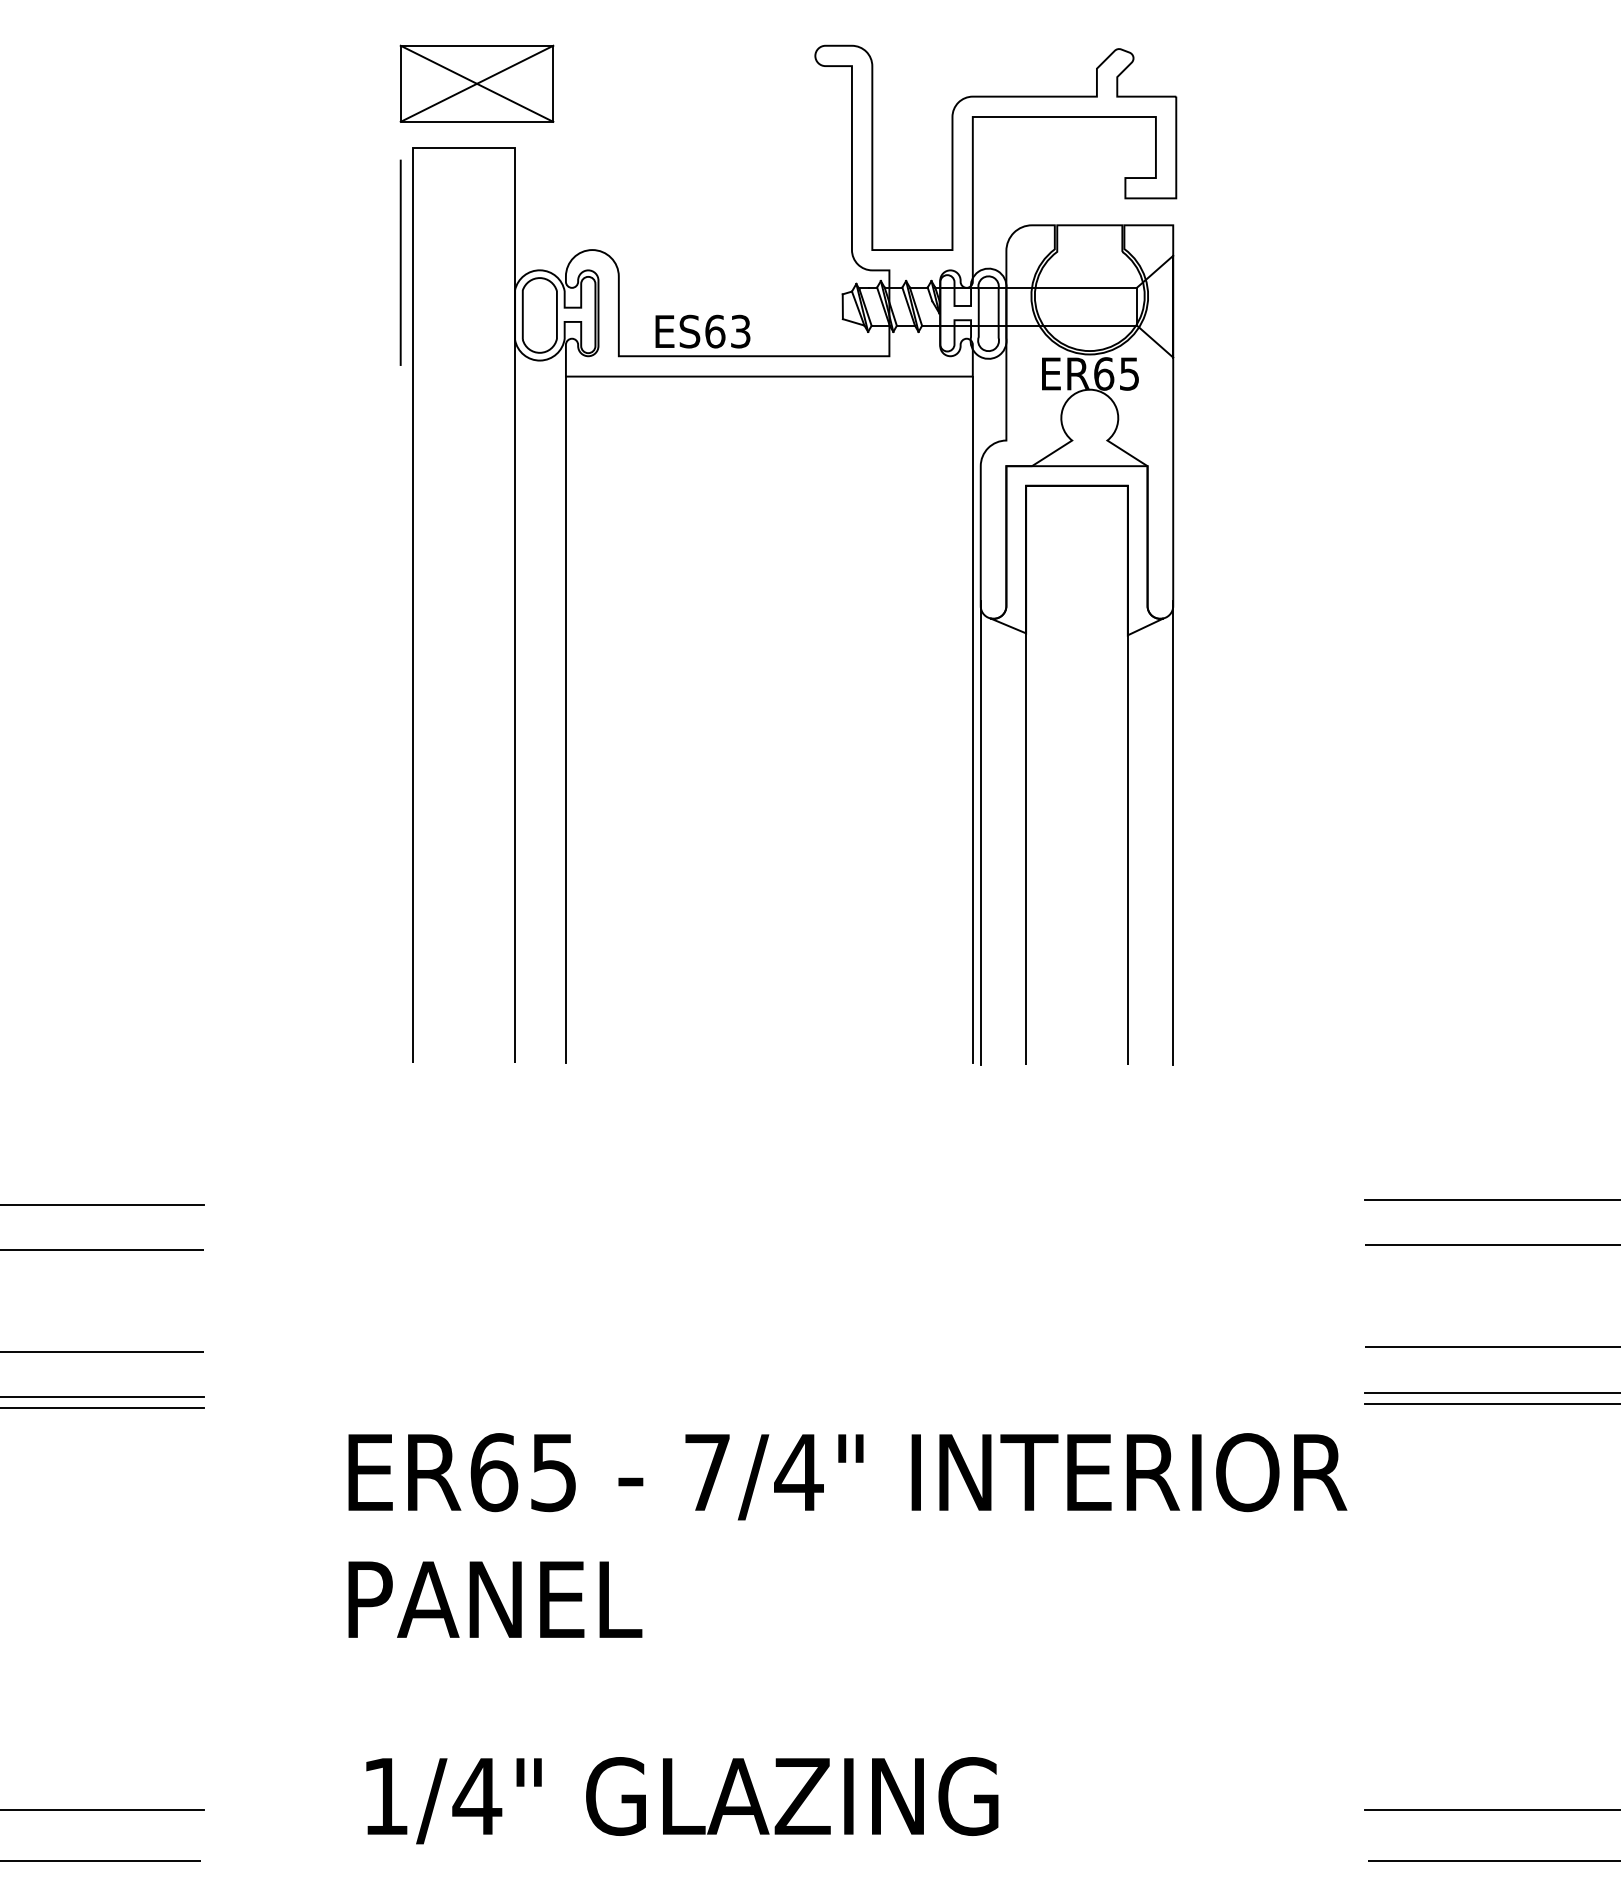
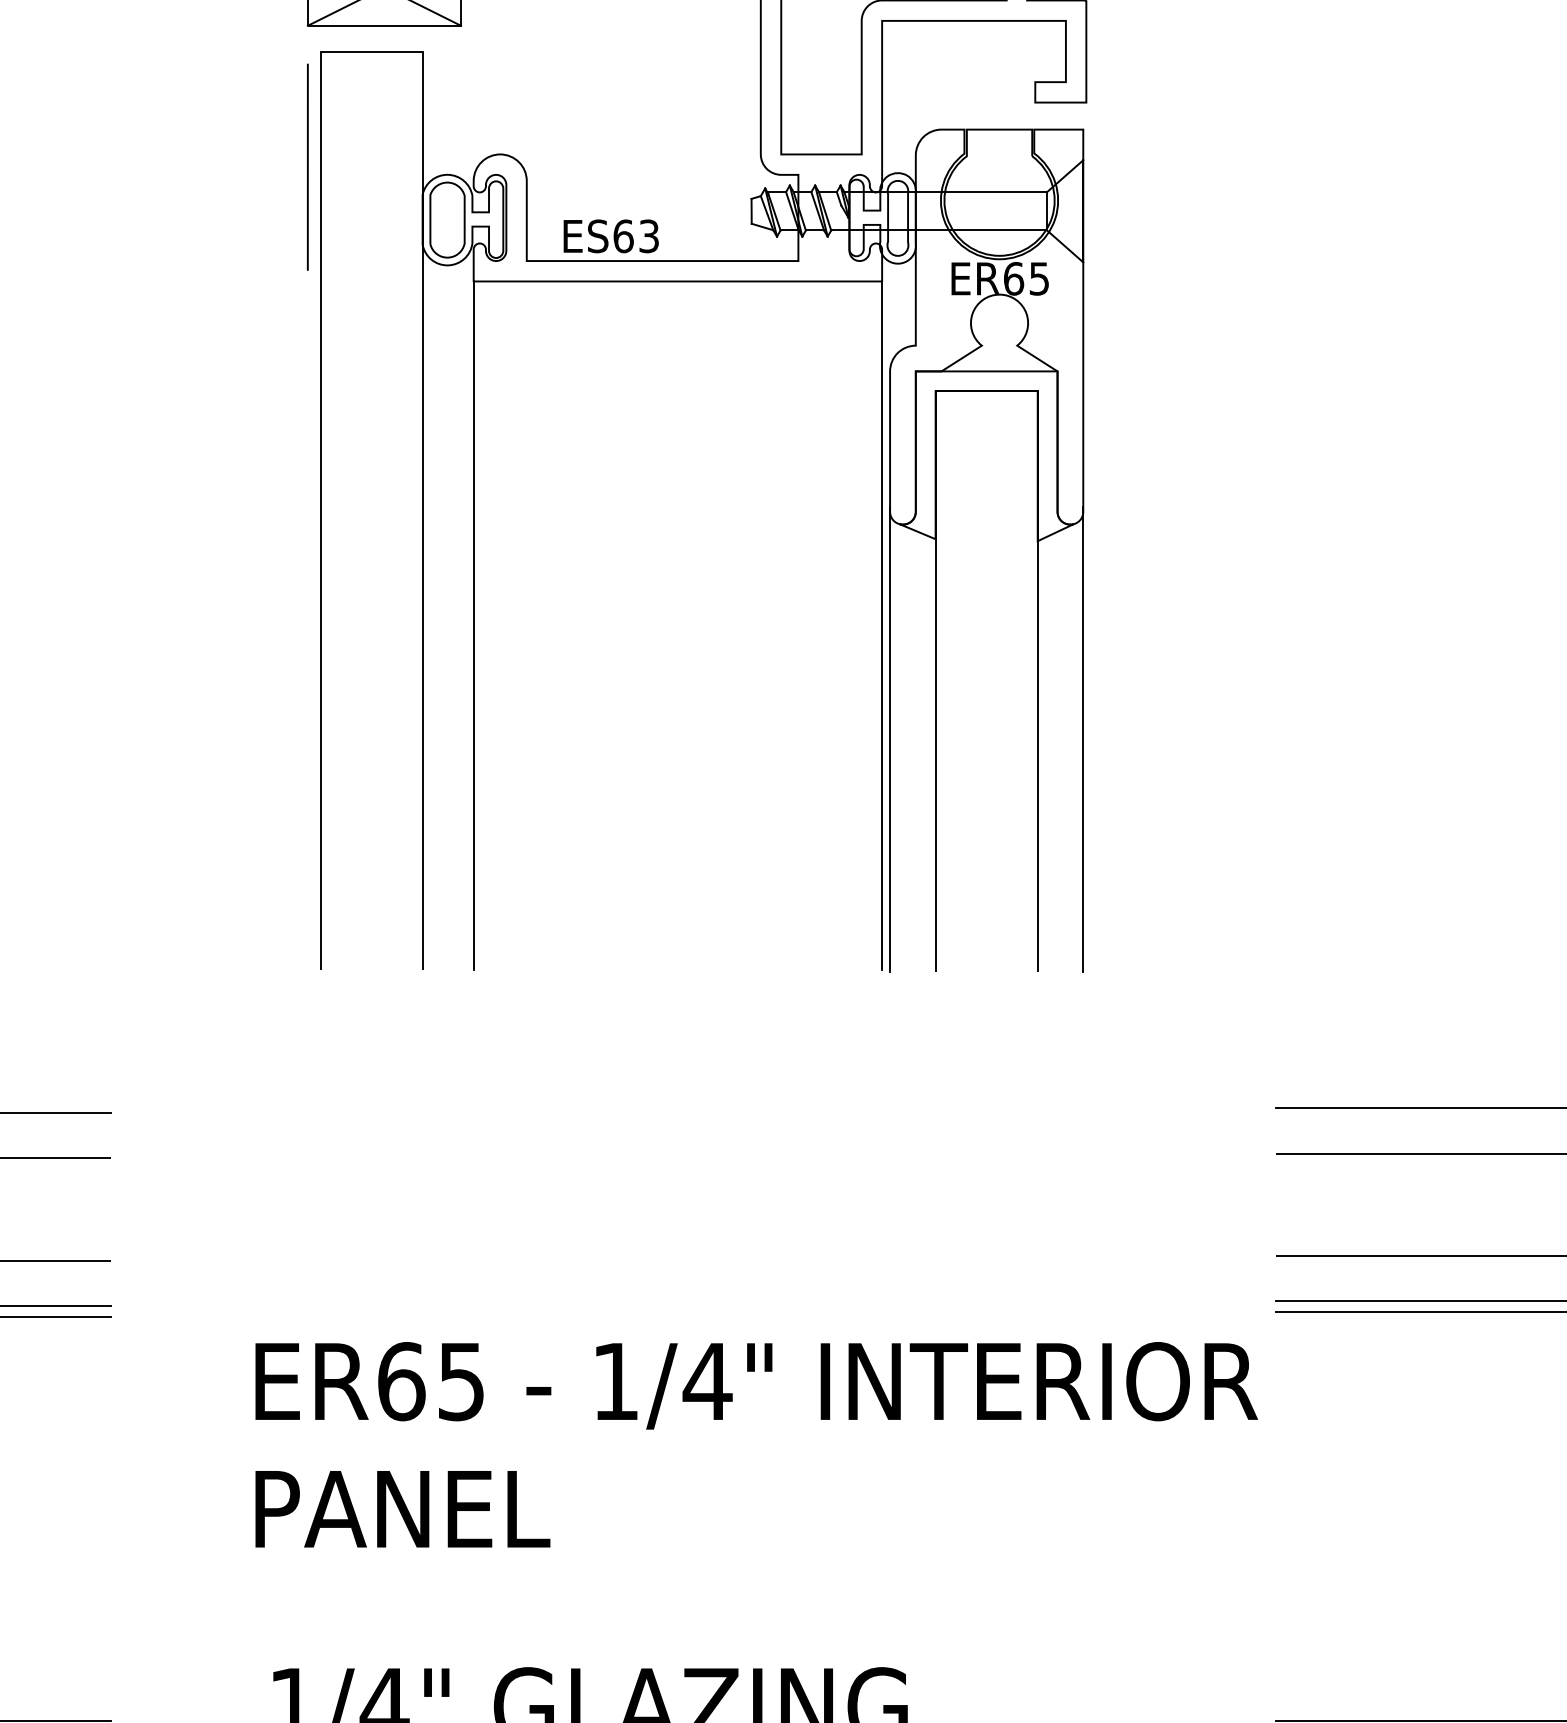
text: (707, 1472) -> (615, 1381), 7/4" -> 1/4"

